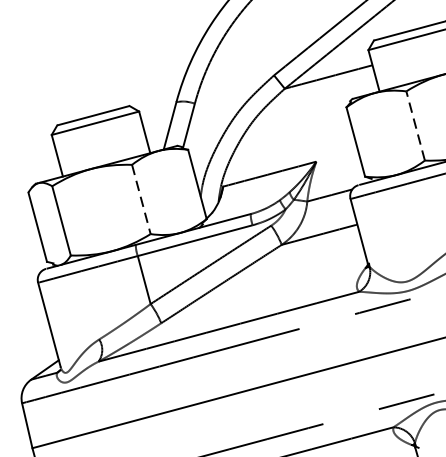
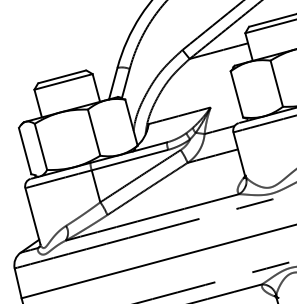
line: (415, 125) -> (276, 83), dashed -> solid
line: (141, 199) -> (94, 132), dashed -> solid

